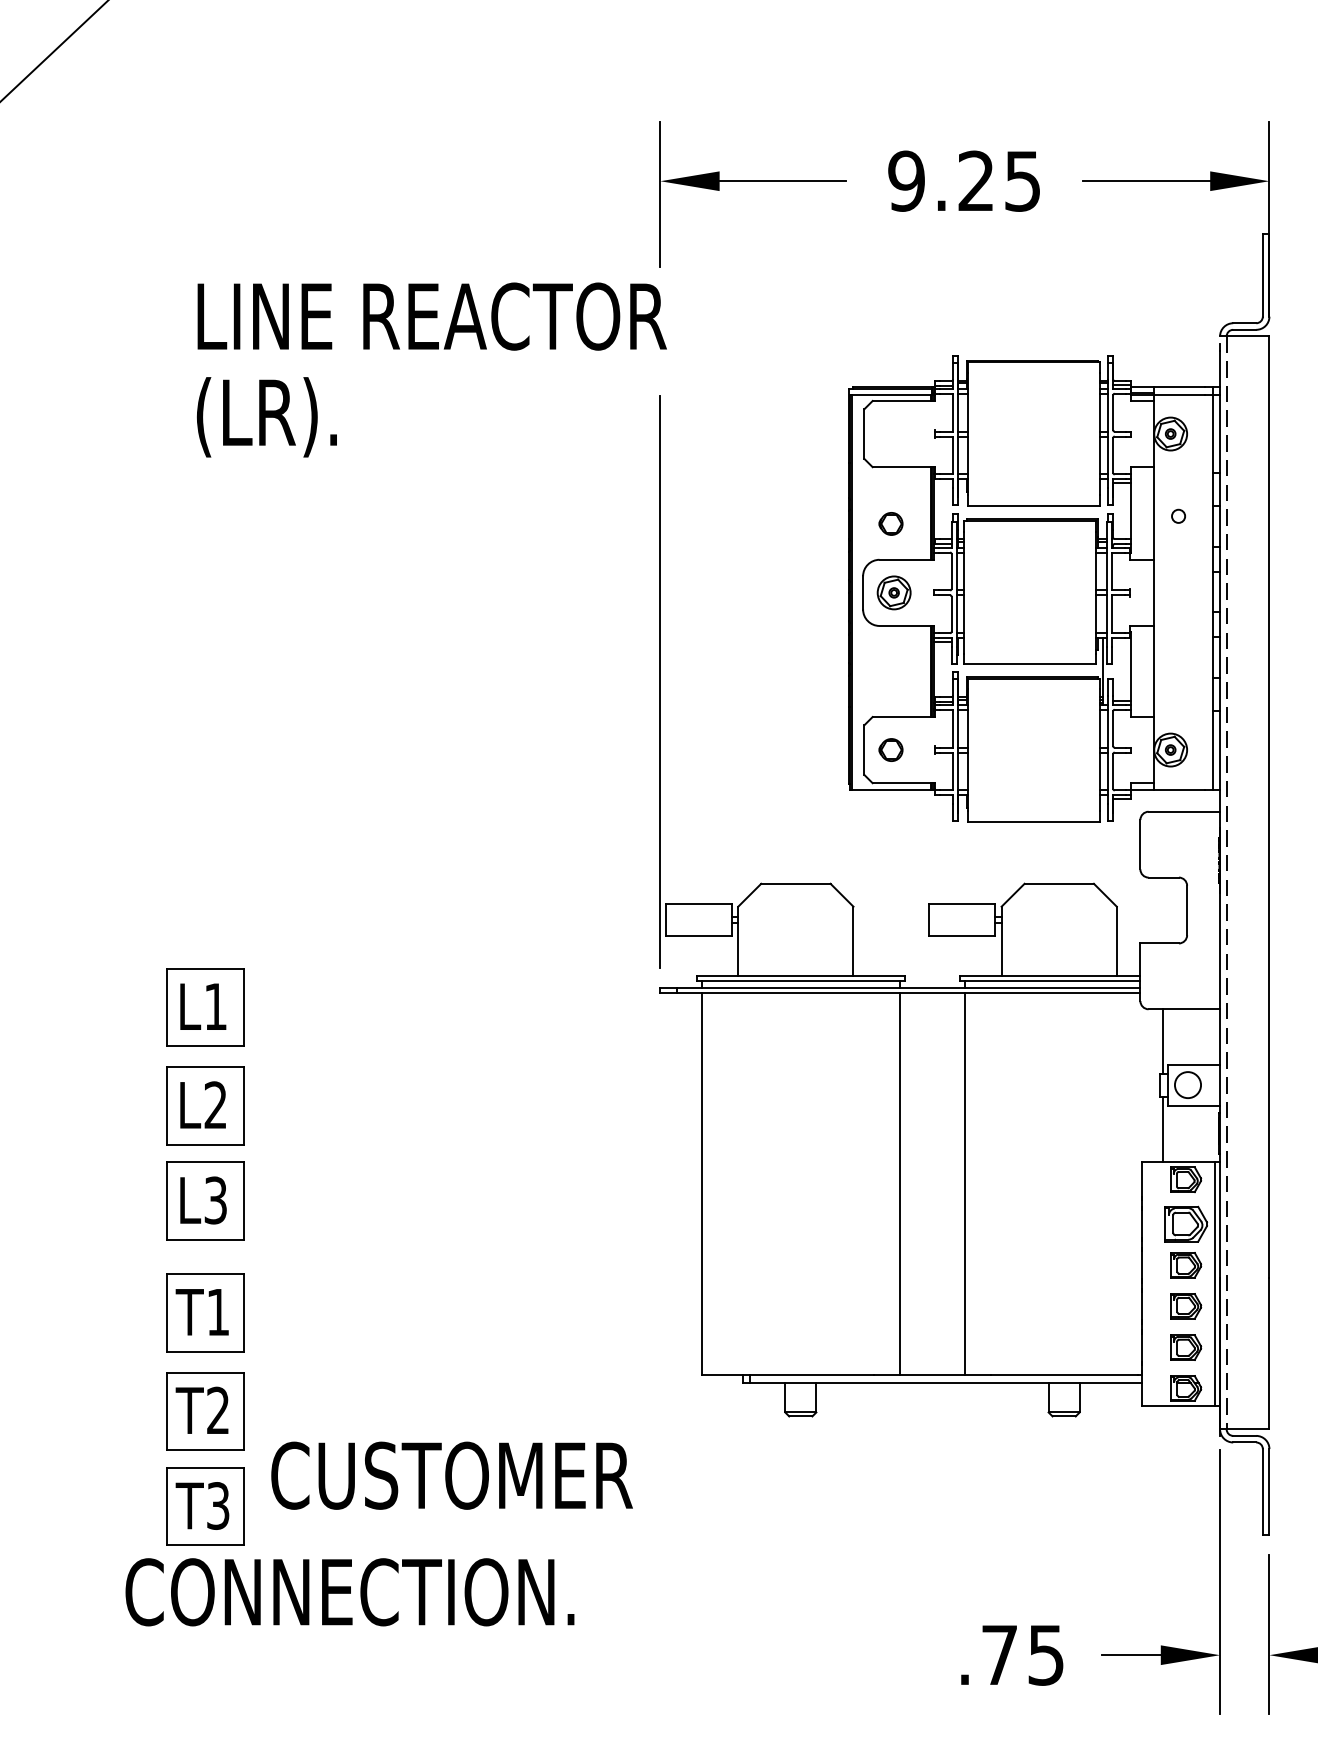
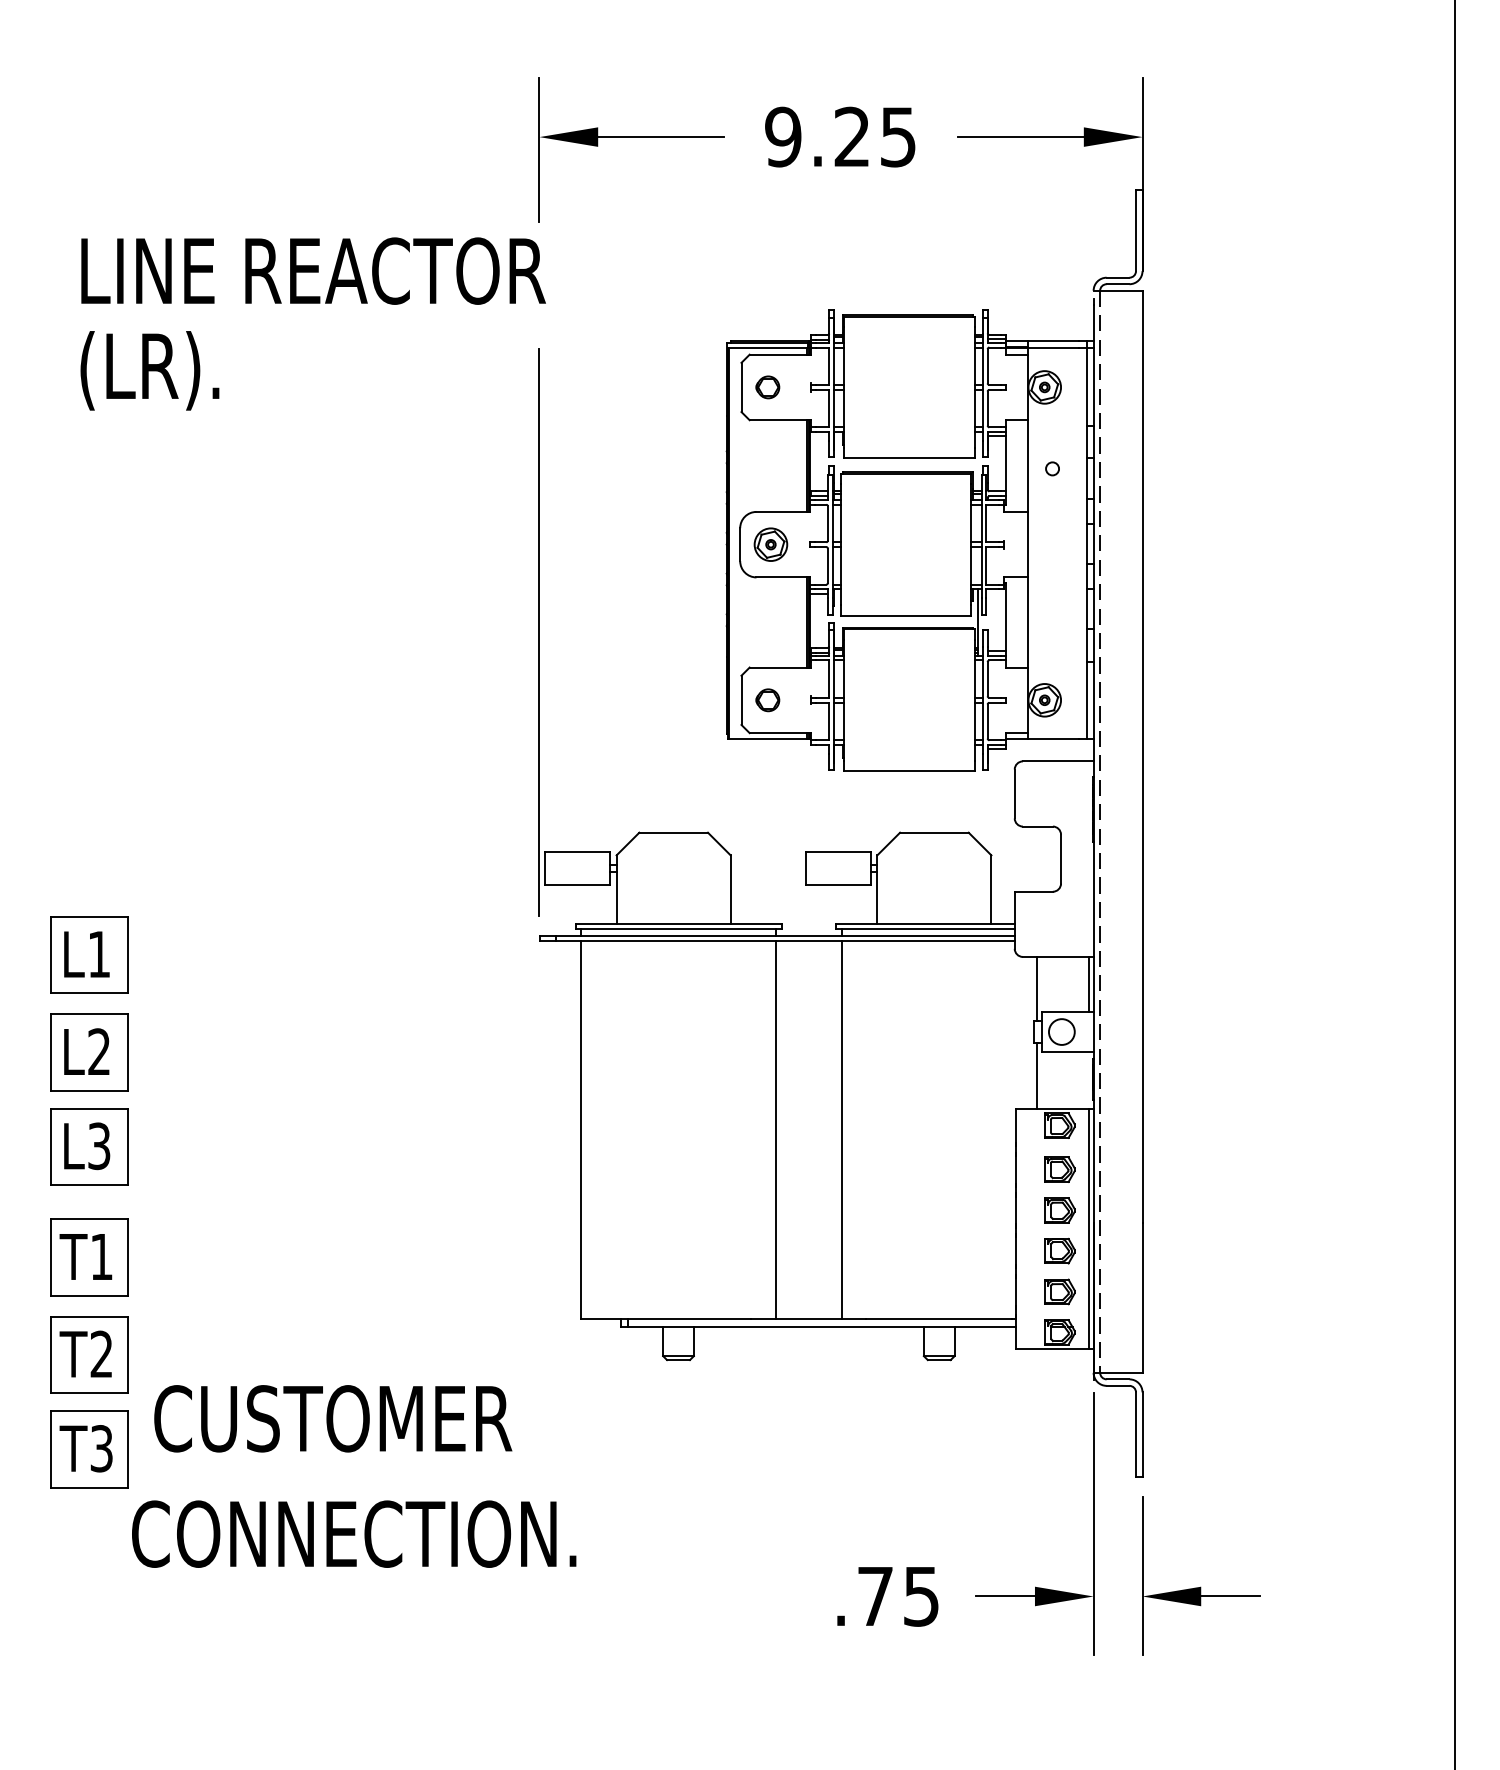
part: (890, 524) -> (767, 387), moved
line: (1214, 1036) -> (1088, 983), added
part: (1185, 1223) -> (1059, 1169), size x0.71
text: (350, 1591) -> (354, 1533), moved

